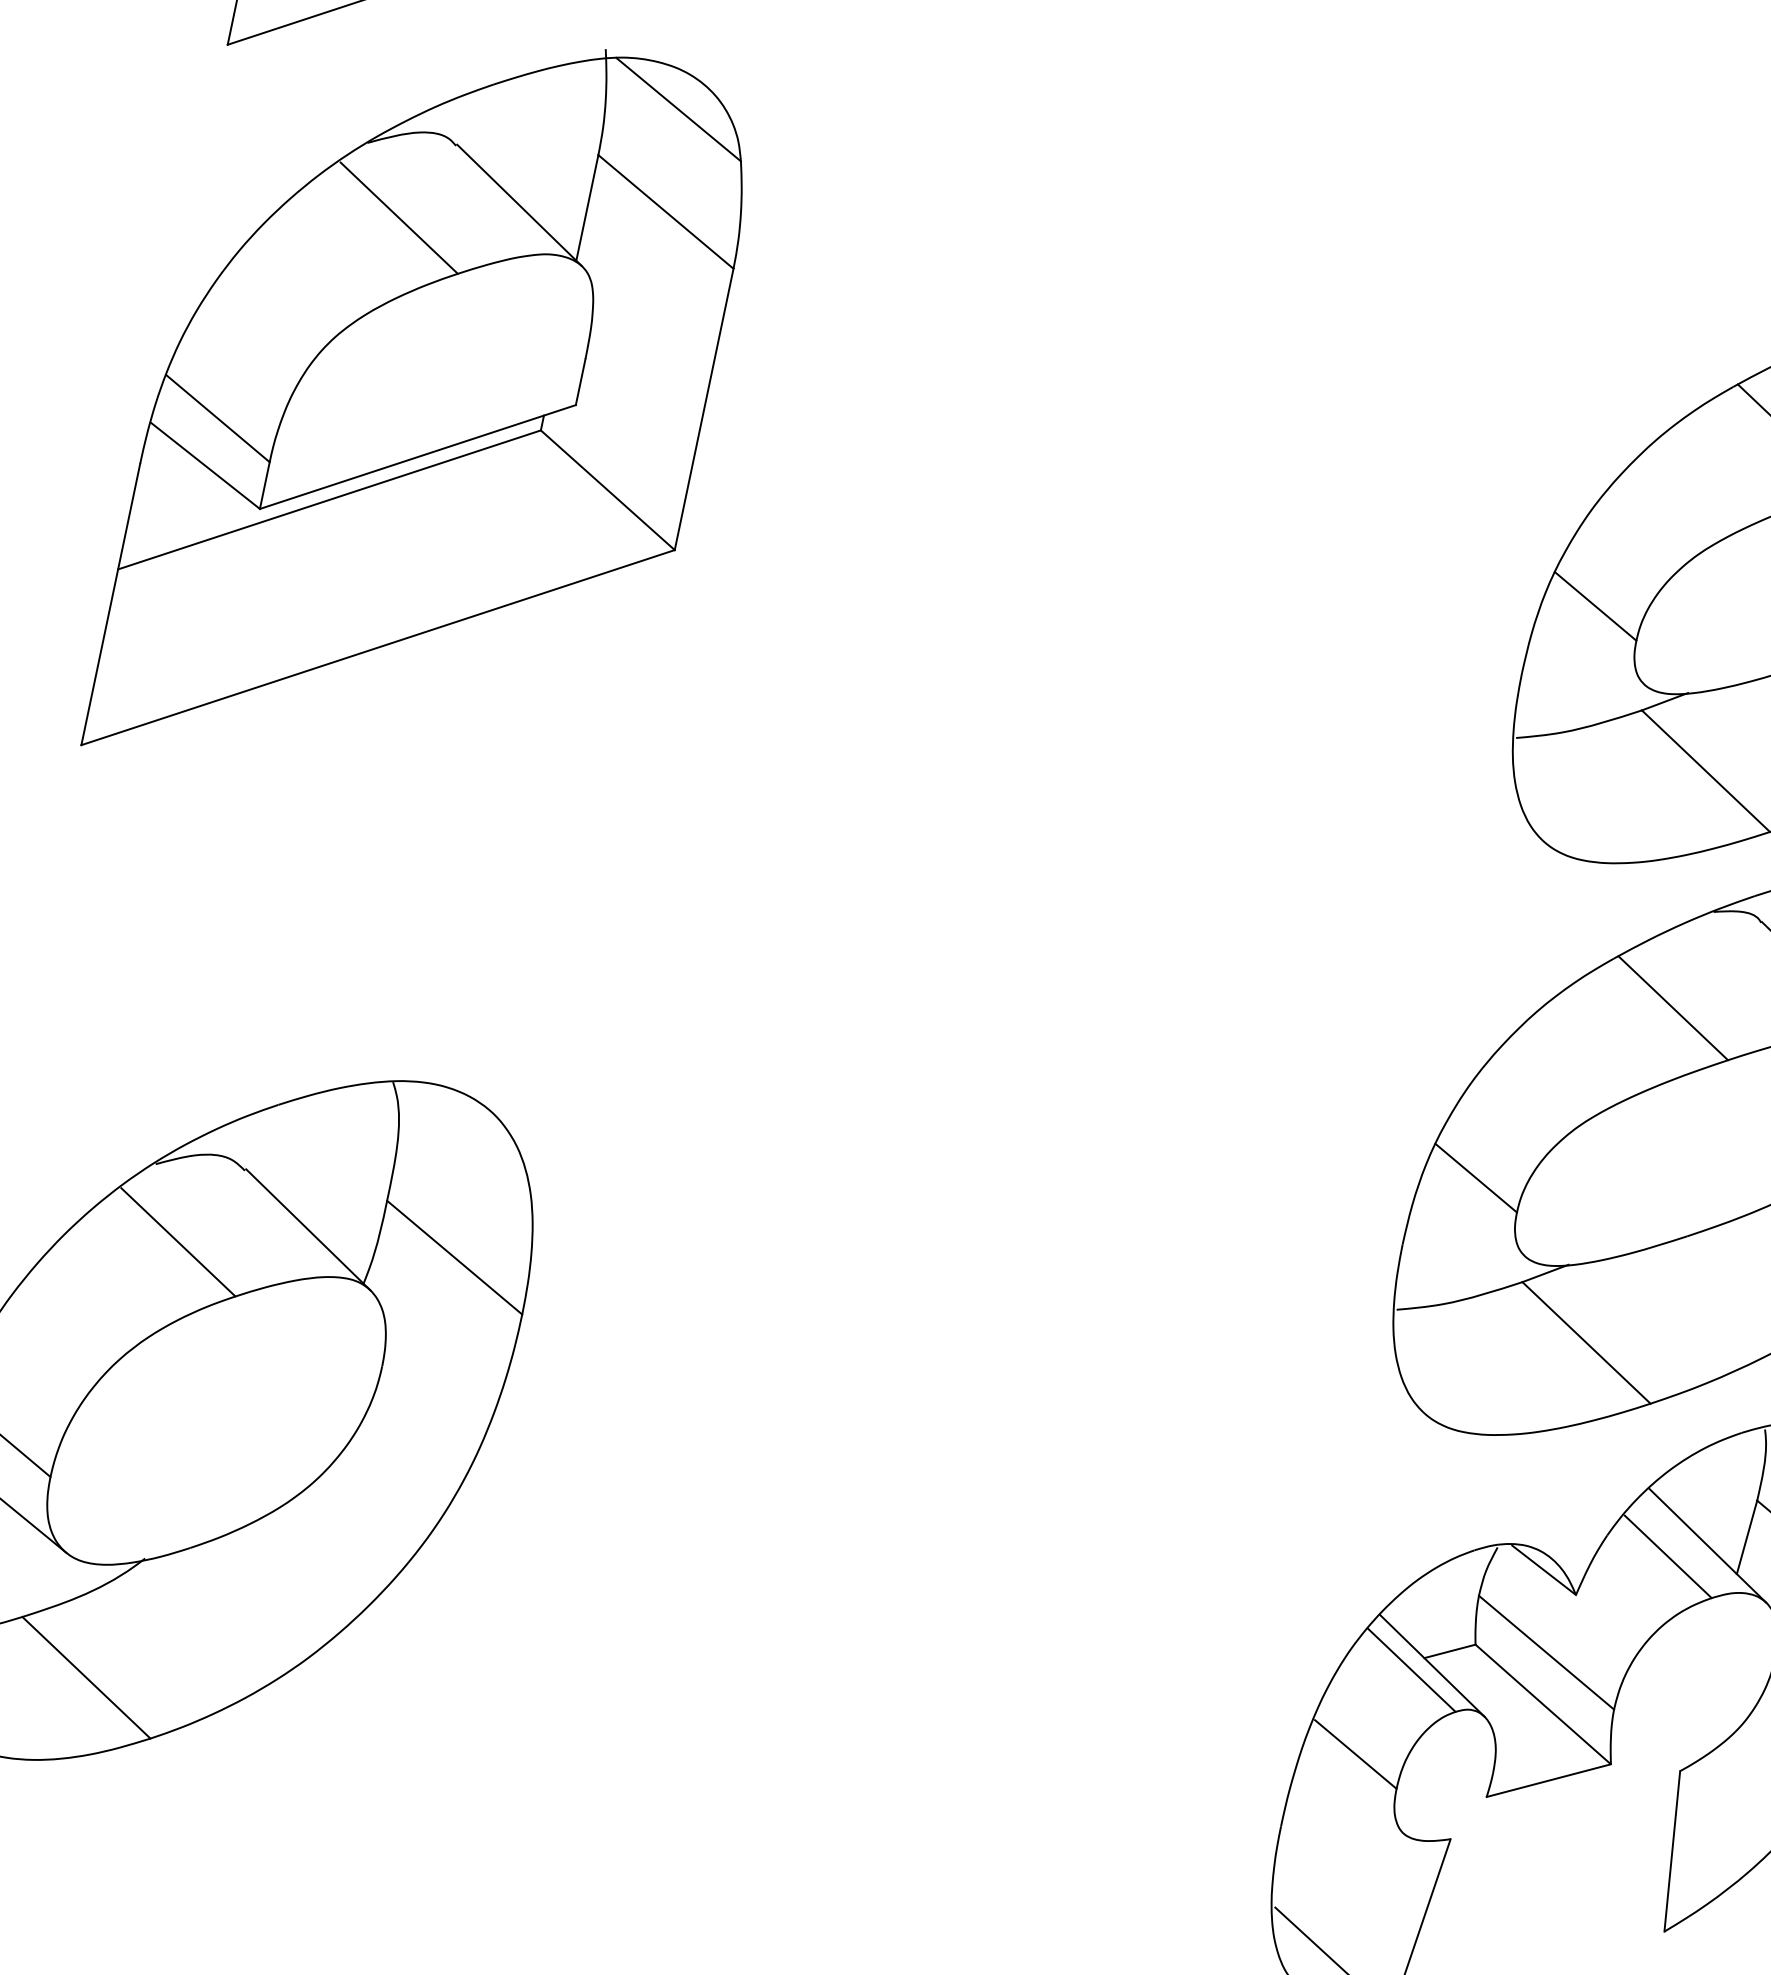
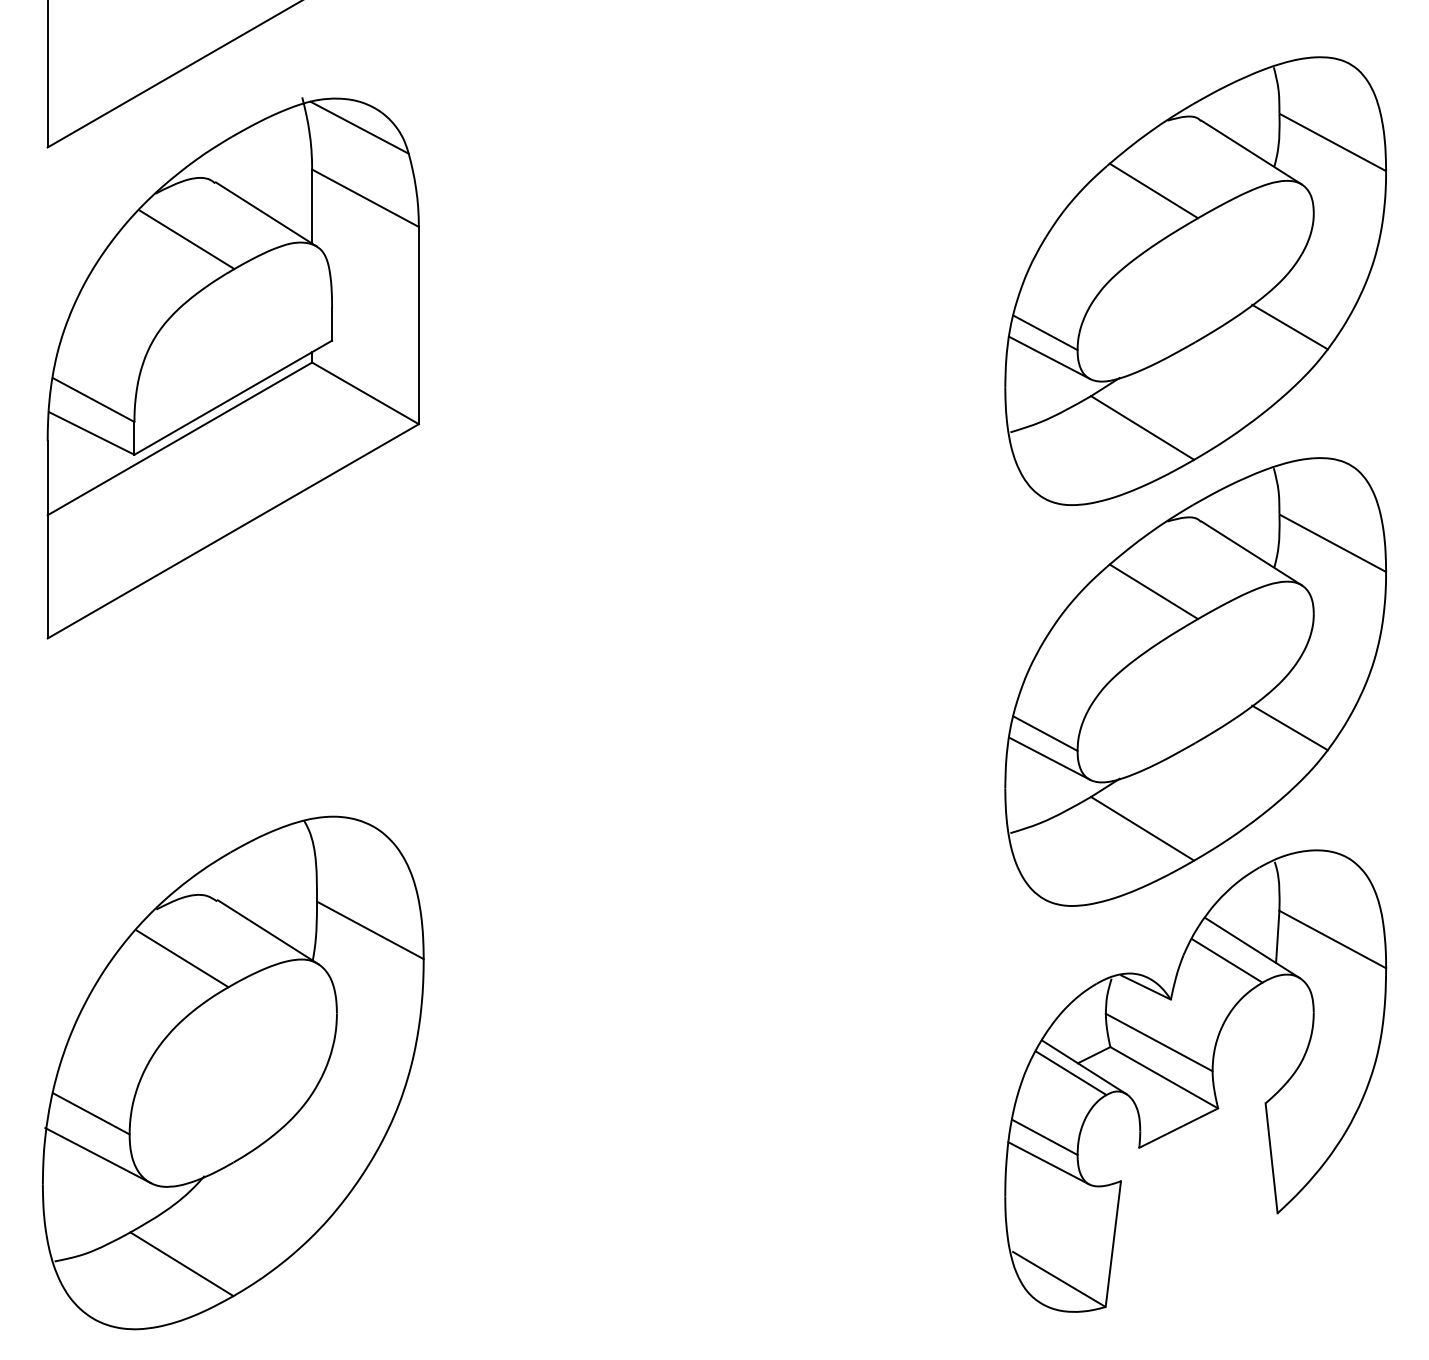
line: (1594, 642) -> (1049, 357), added
line: (1474, 1214) -> (1049, 758), added
line: (1352, 1792) -> (1048, 1163), added

